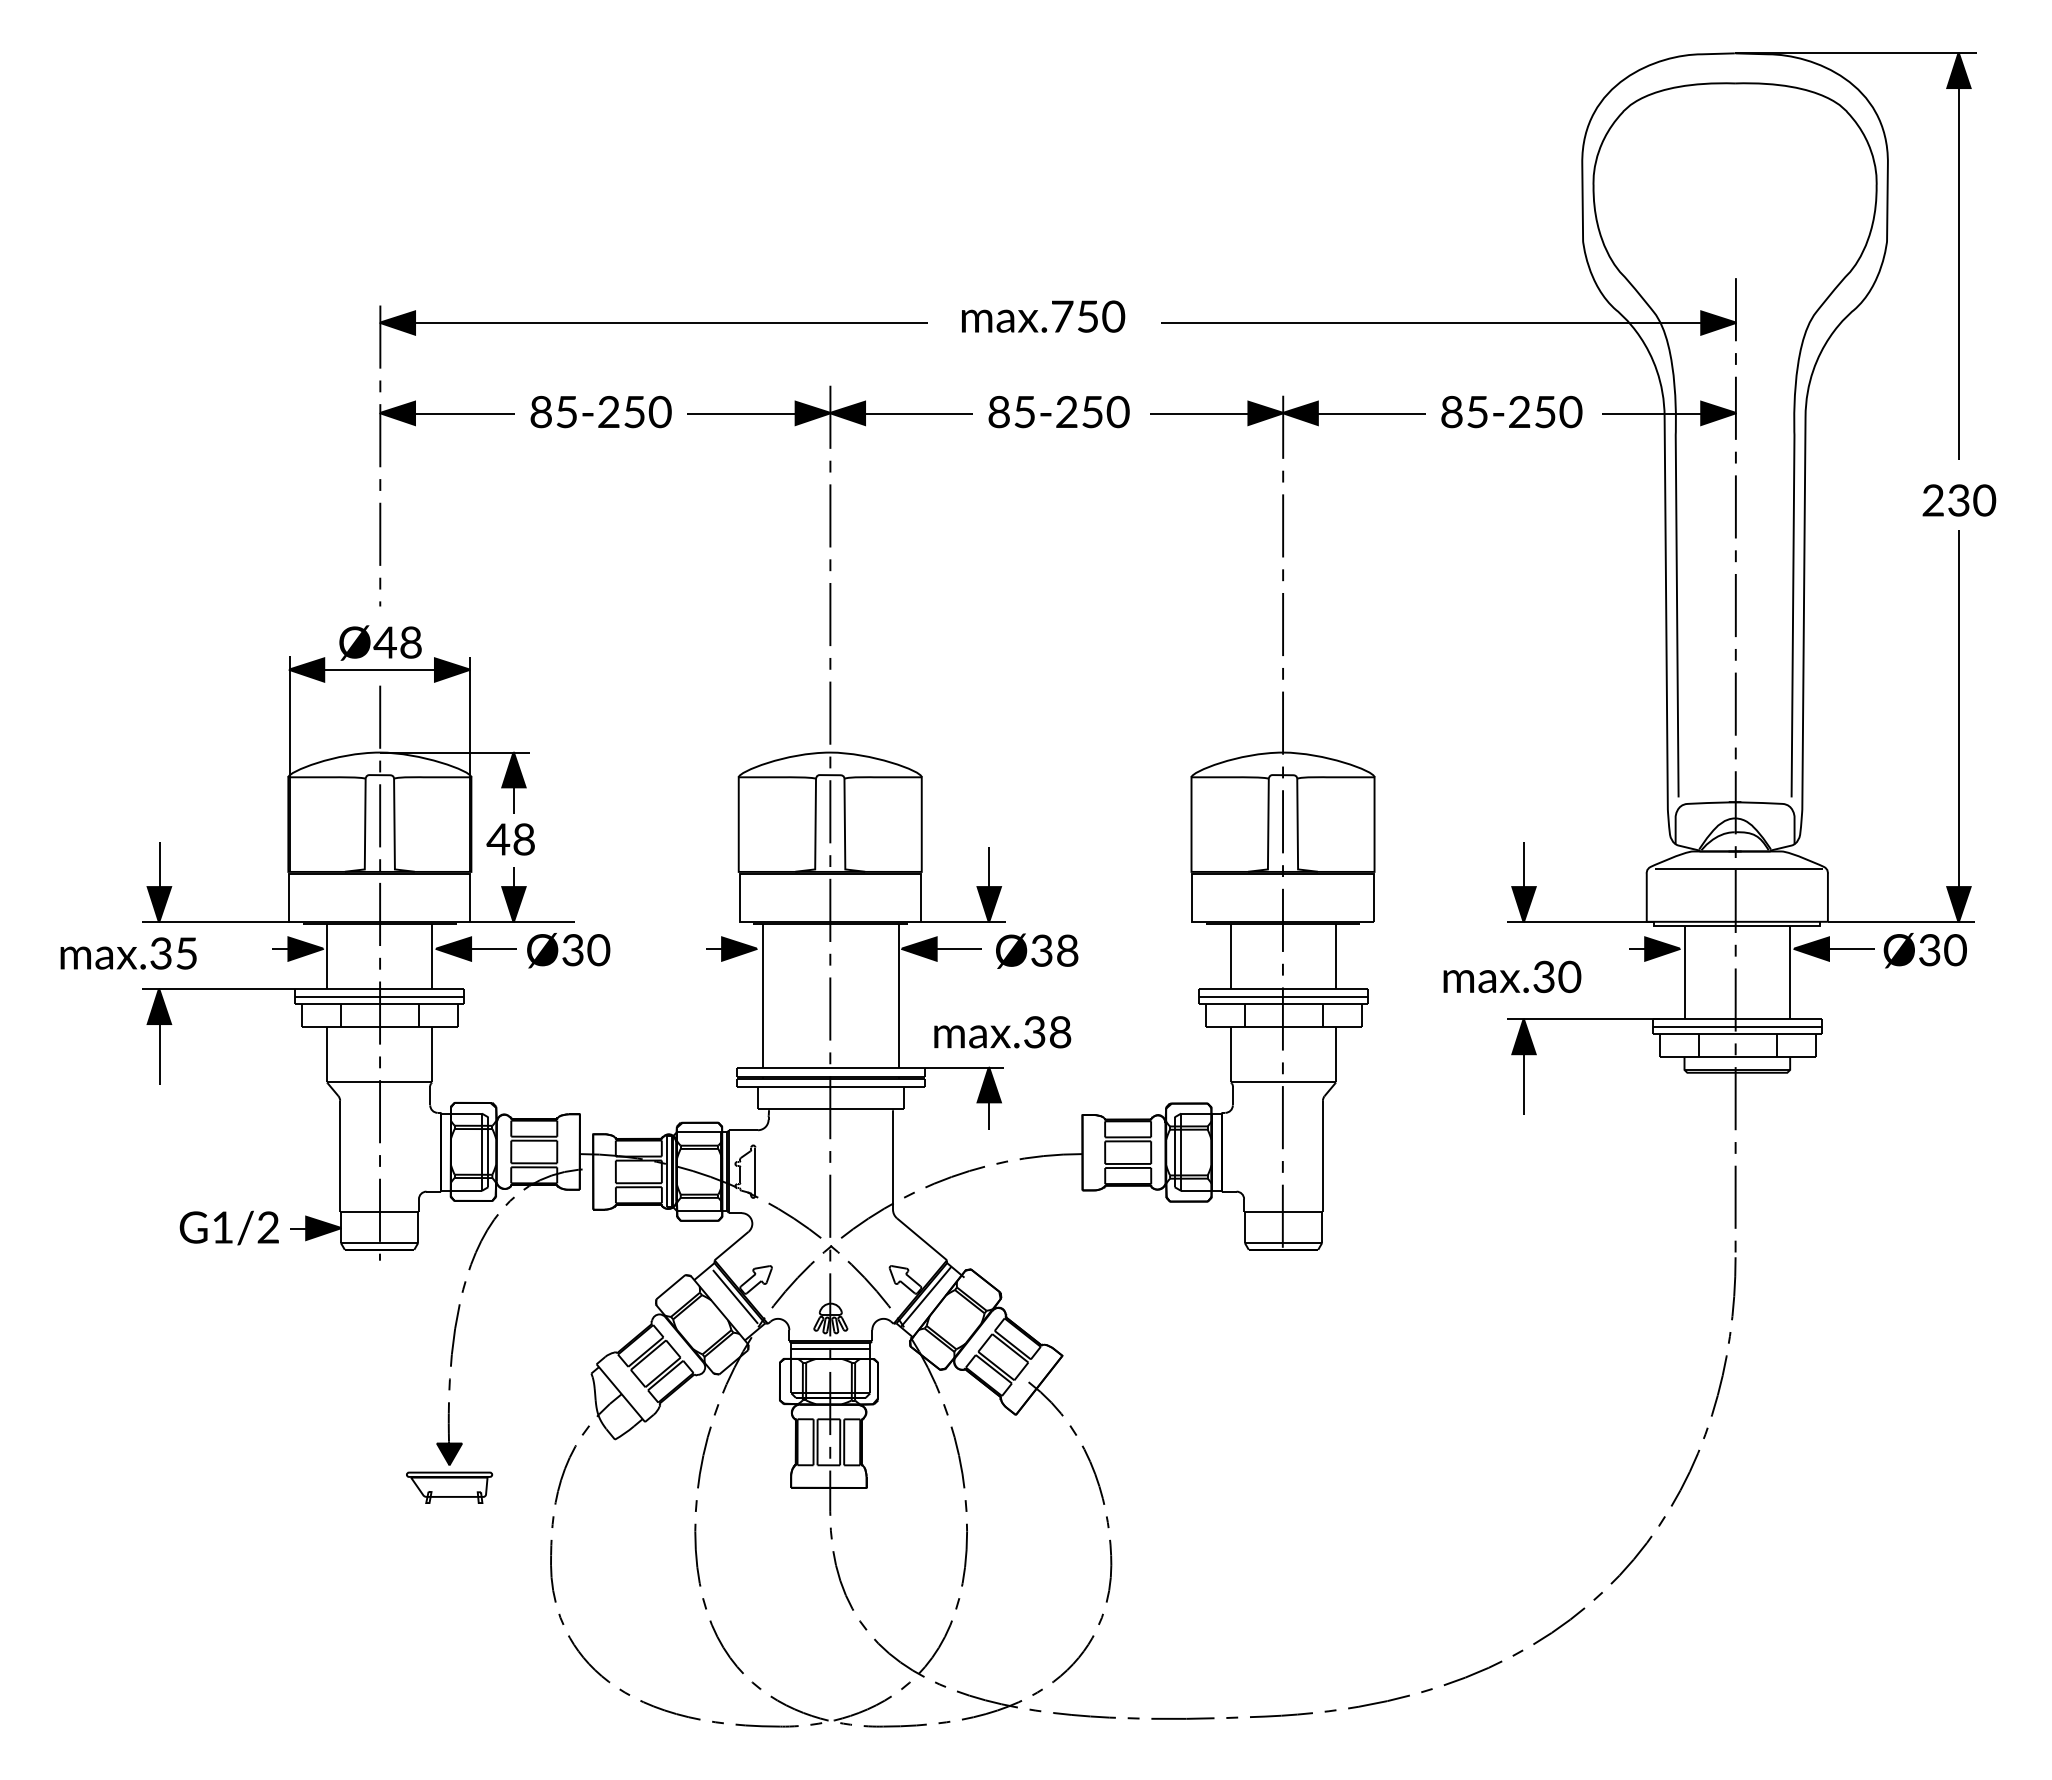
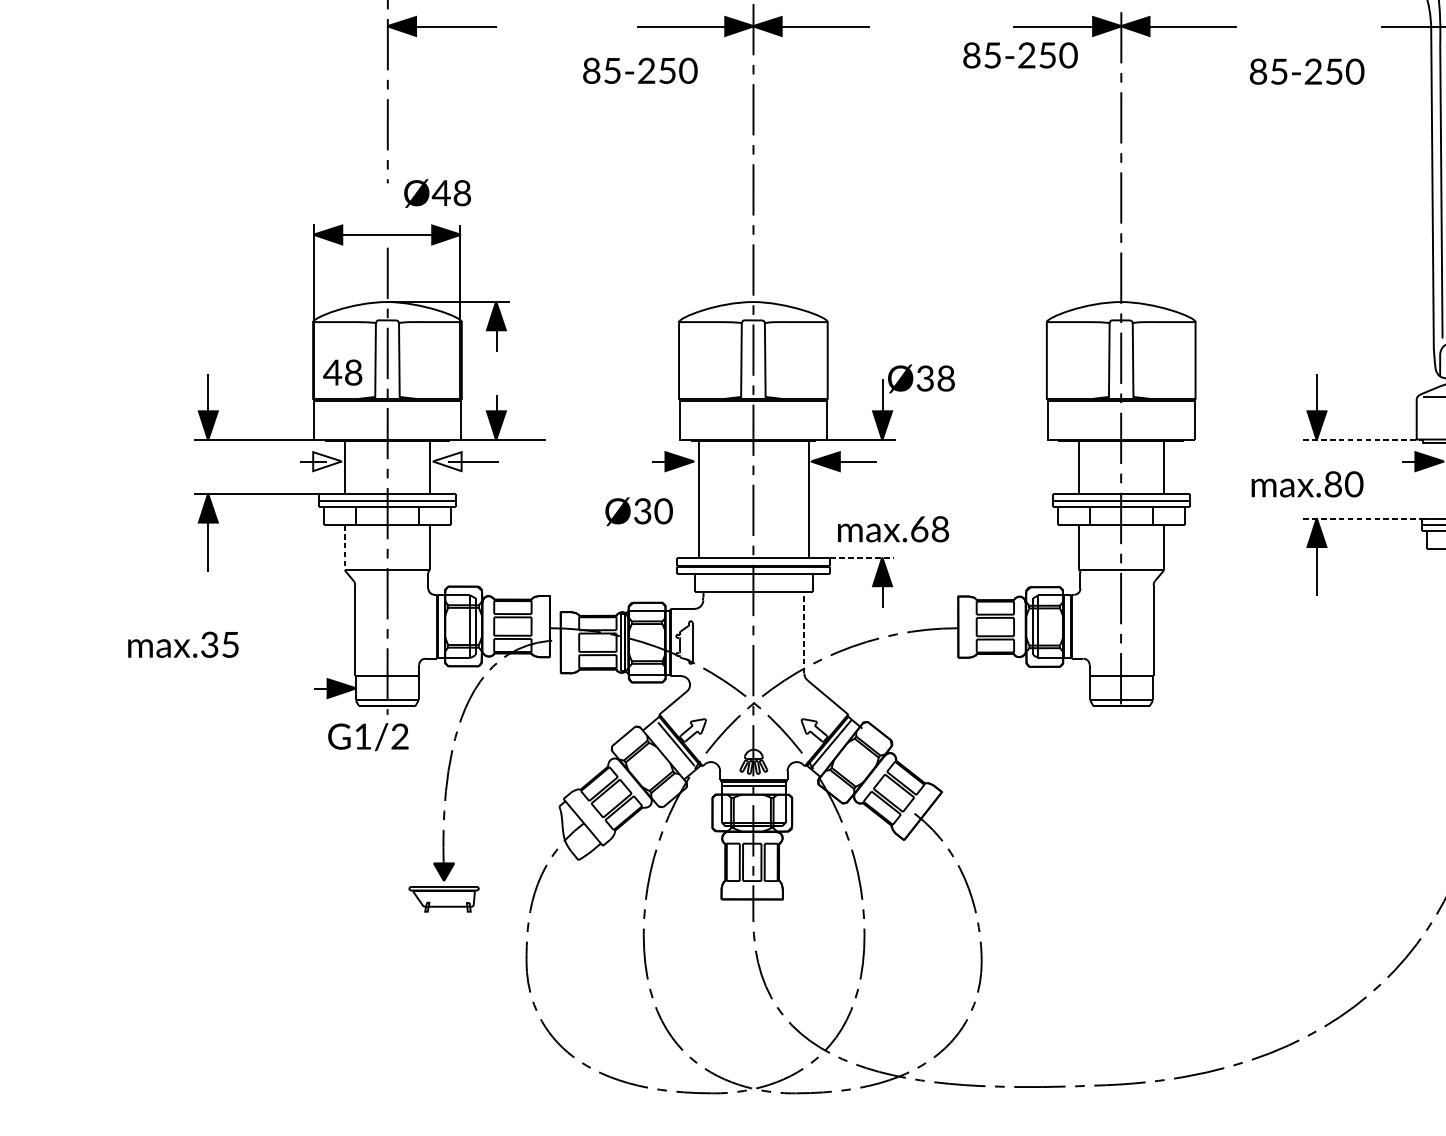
text: (600, 412) -> (639, 71), moved
text: (1058, 412) -> (1020, 55), moved
text: (1511, 412) -> (1306, 72), moved
text: (380, 642) -> (437, 193), moved
text: (510, 839) -> (342, 372), moved
line: (1580, 921) -> (1362, 439), solid -> dashed
fill: (305, 948) -> (327, 461), removed
fill: (453, 948) -> (447, 461), removed
text: (568, 950) -> (639, 511), moved
text: (1037, 950) -> (921, 378), moved
text: (128, 953) -> (183, 644), moved
text: (1543, 976) -> (1332, 483), max.30 -> max.80
line: (1583, 1019) -> (1365, 518), solid -> dashed
text: (1034, 1032) -> (919, 529), max.38 -> max.68
line: (327, 1054) -> (344, 547), solid -> dashed
line: (964, 1067) -> (862, 557), solid -> dashed
line: (893, 1160) -> (804, 633), solid -> dashed
text: (228, 1227) -> (367, 736), moved

